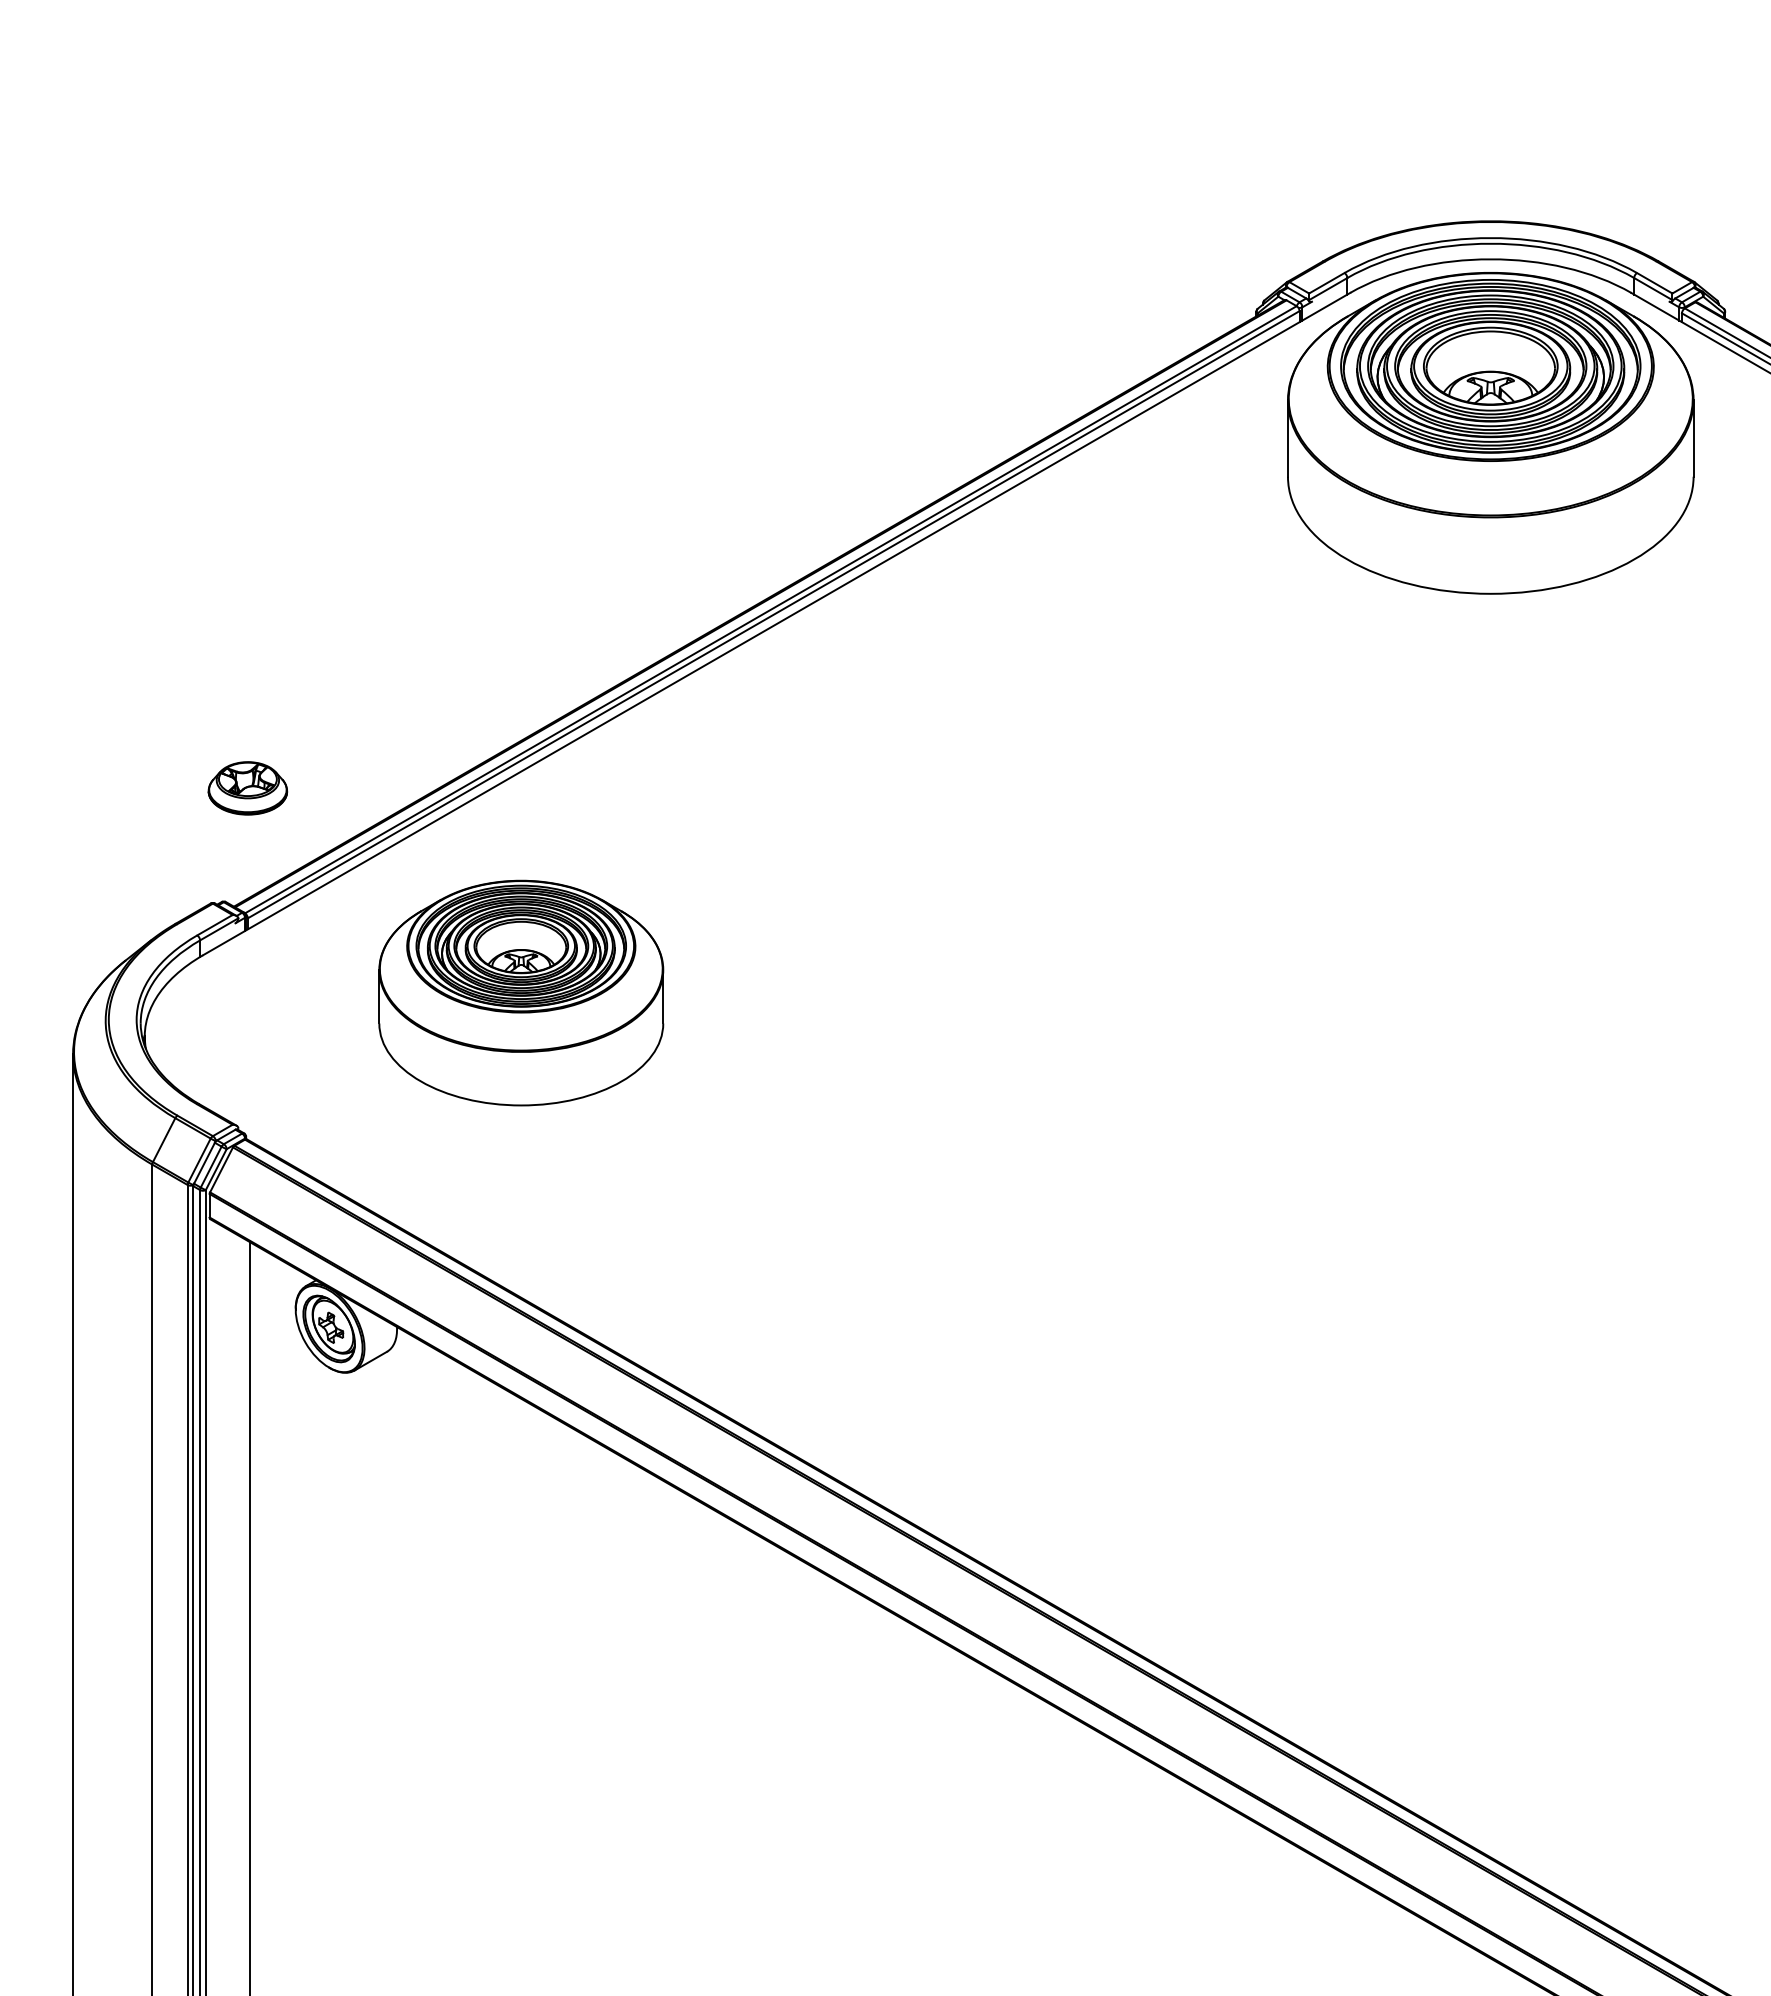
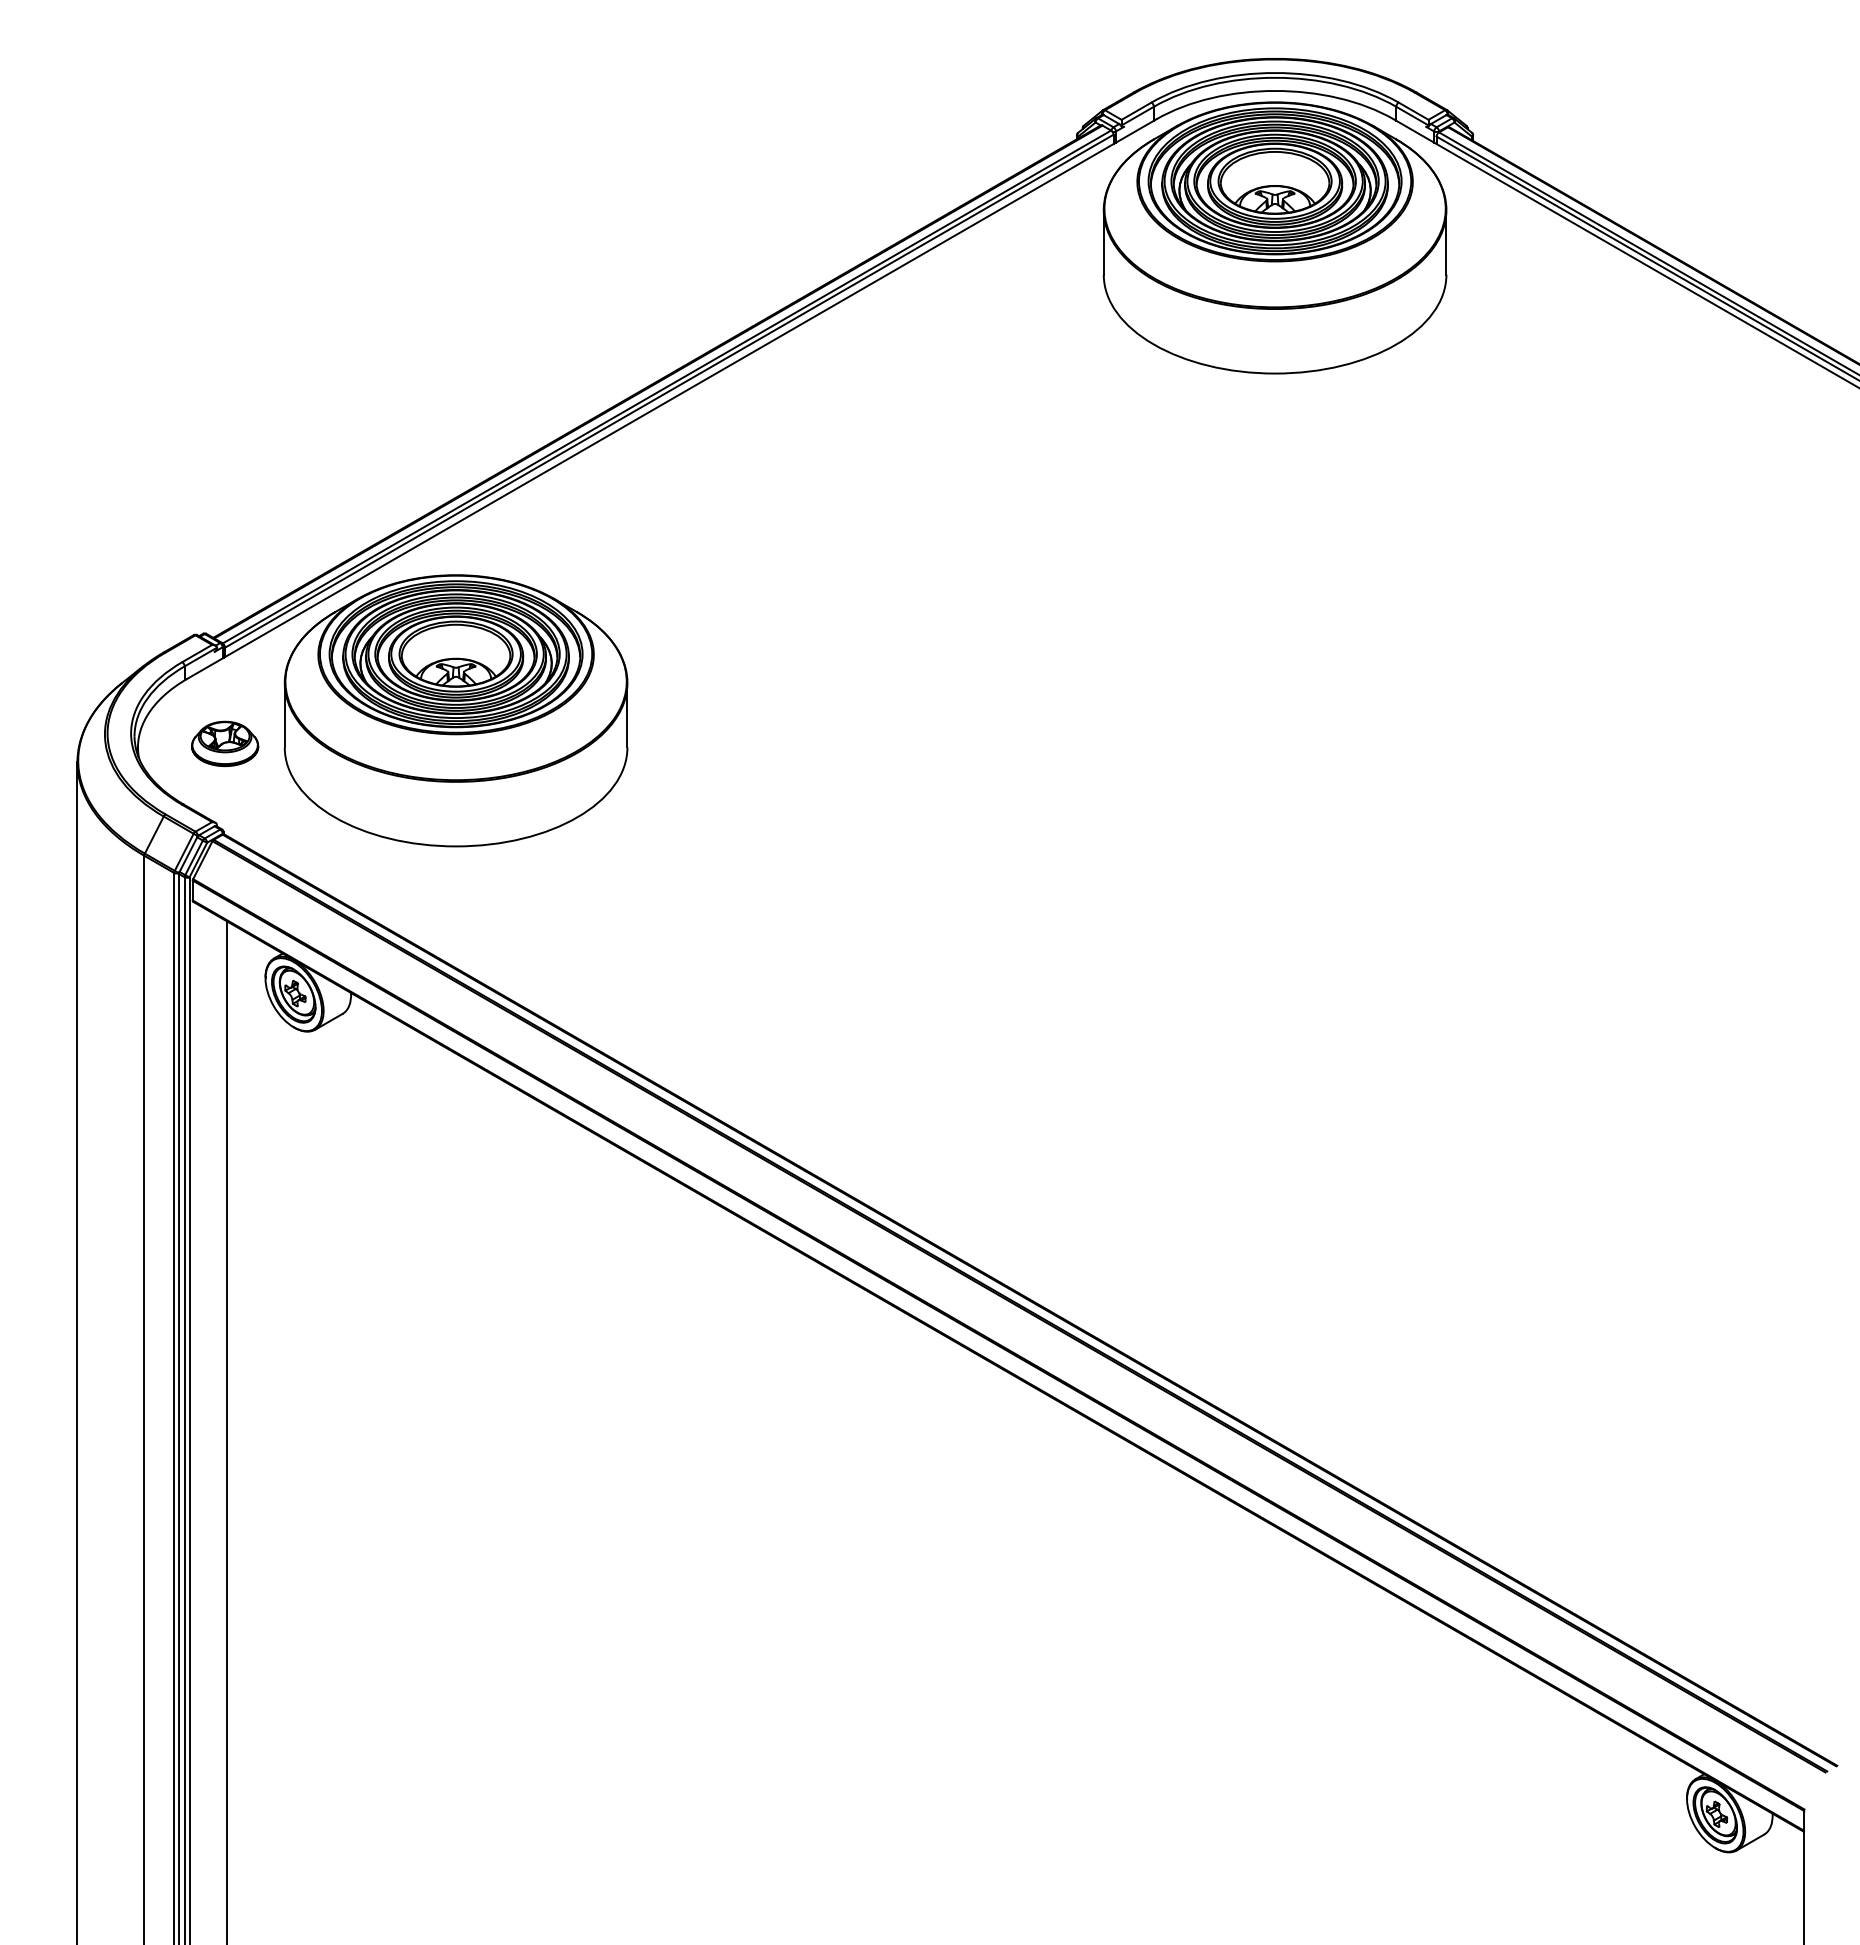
part: (248, 787) -> (225, 743), moved
part: (520, 992) -> (455, 710), size x1.43

